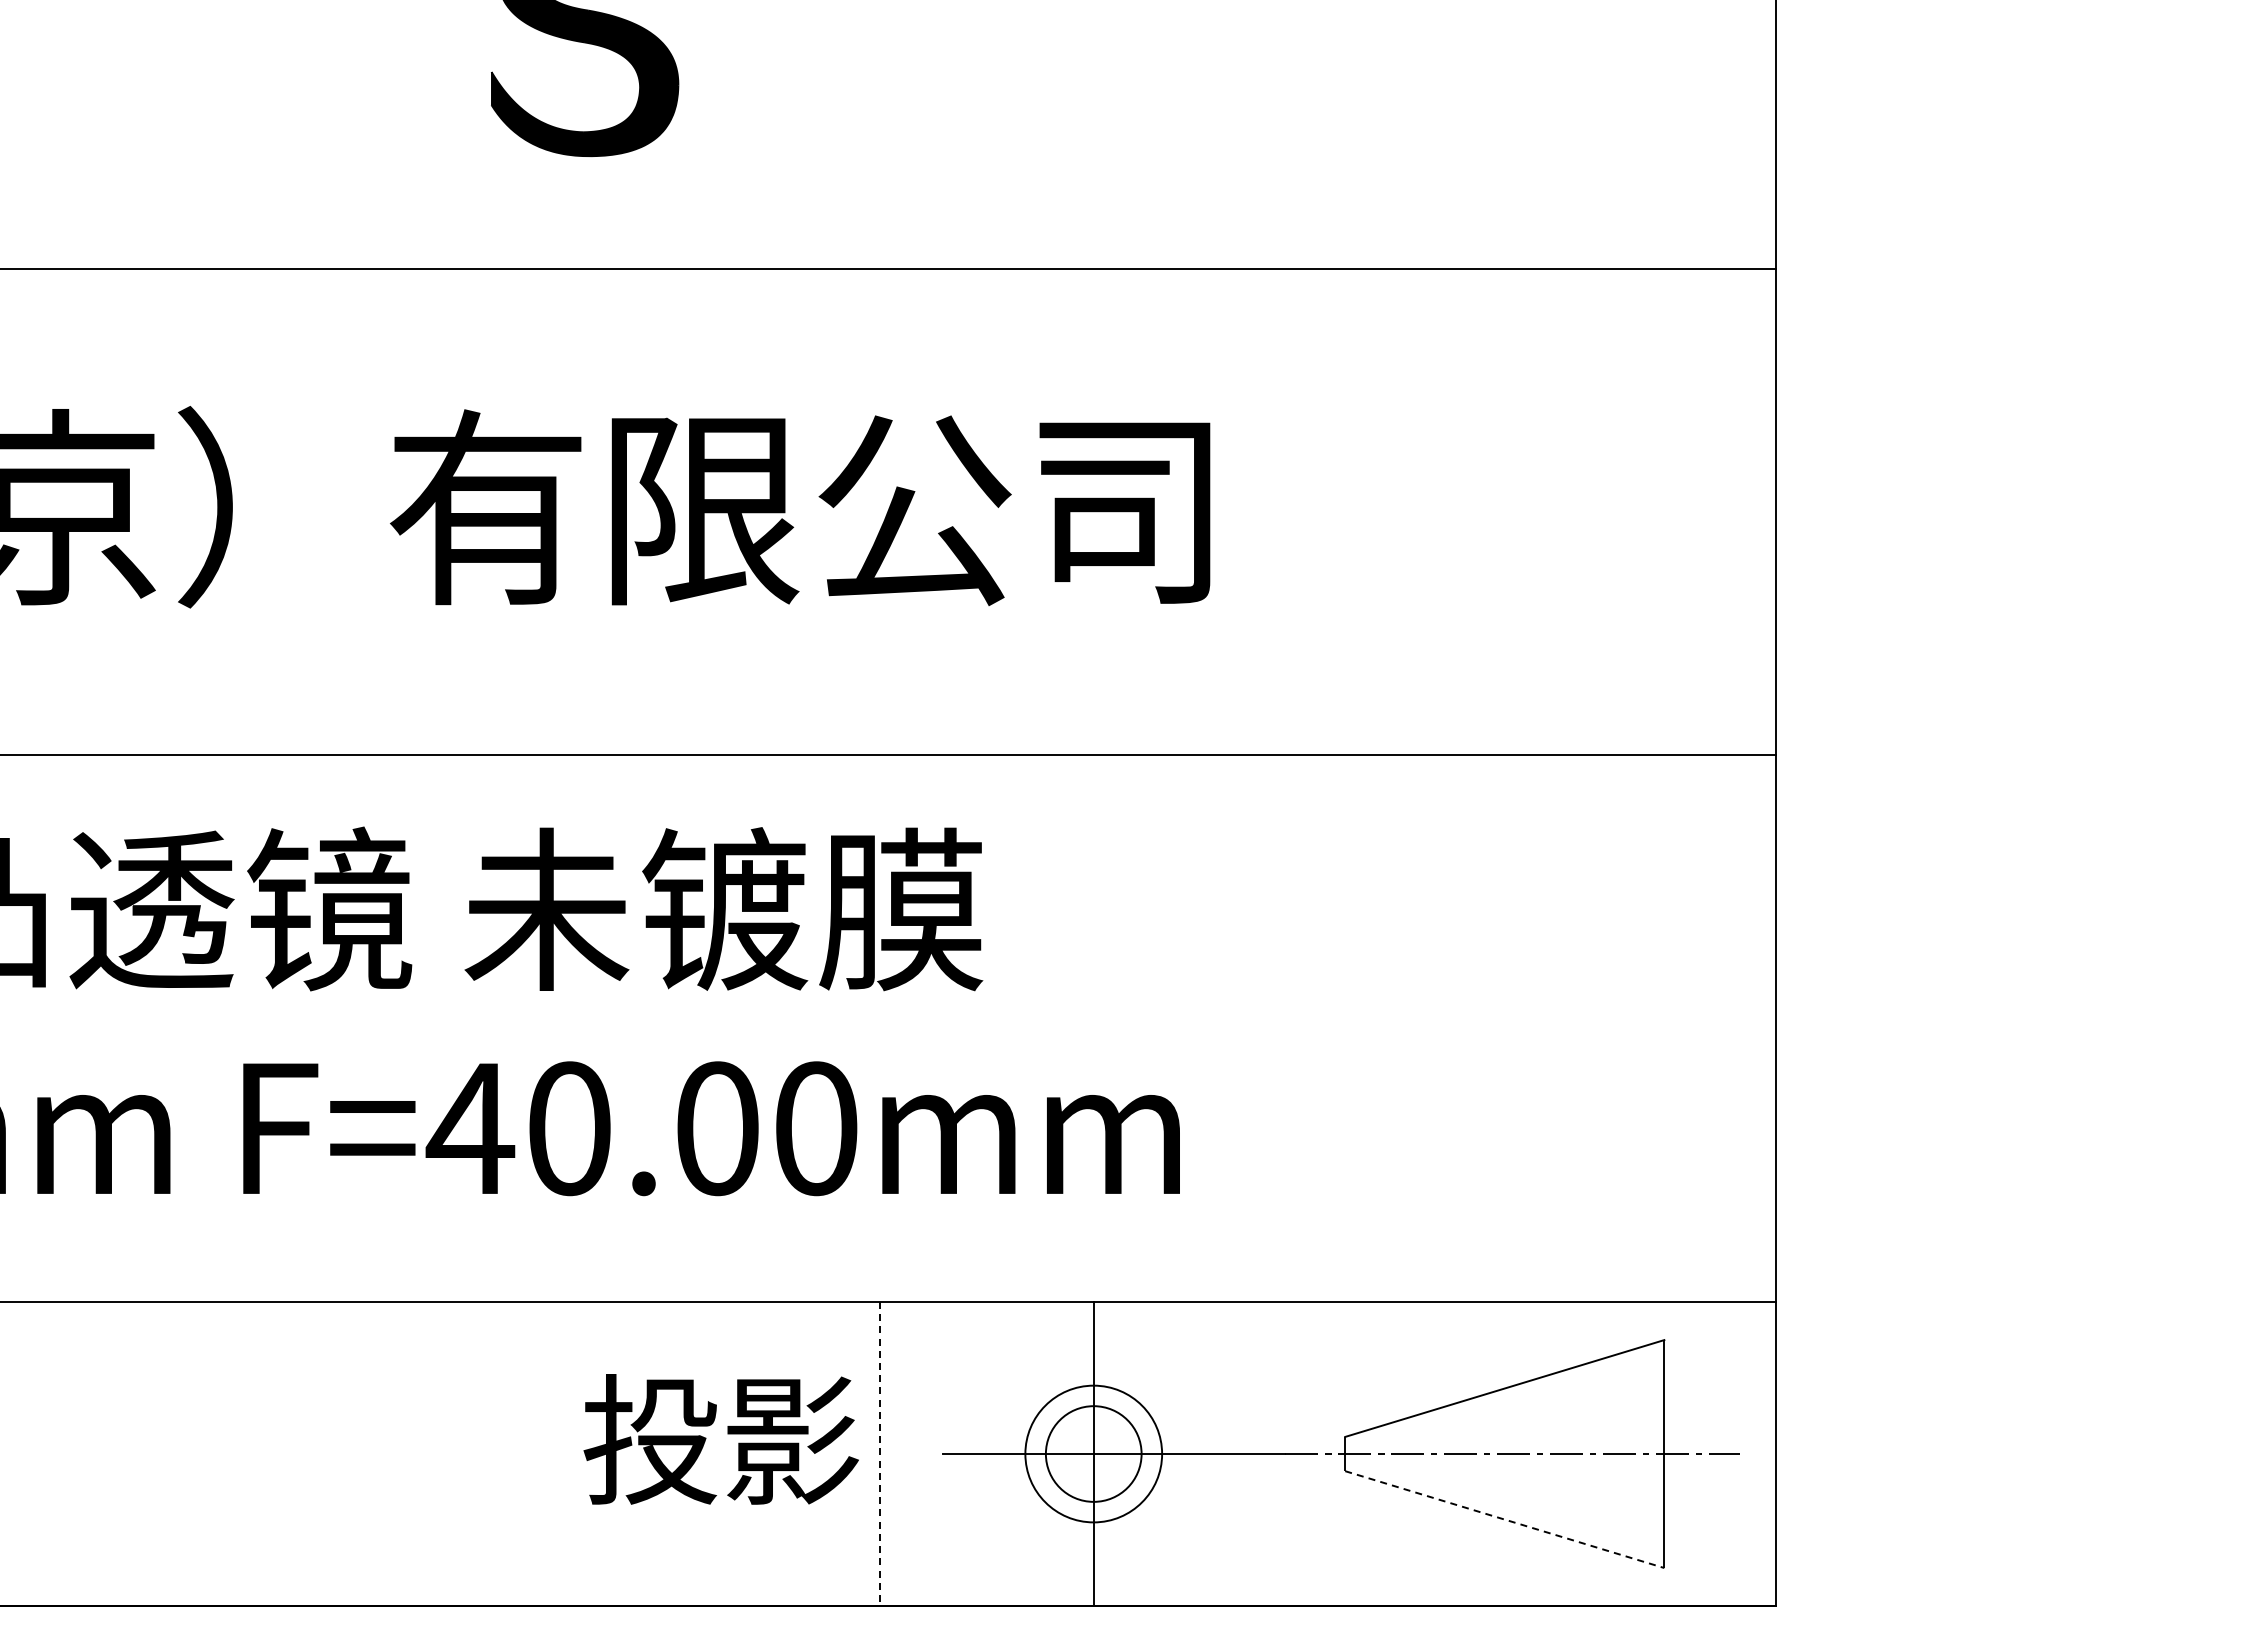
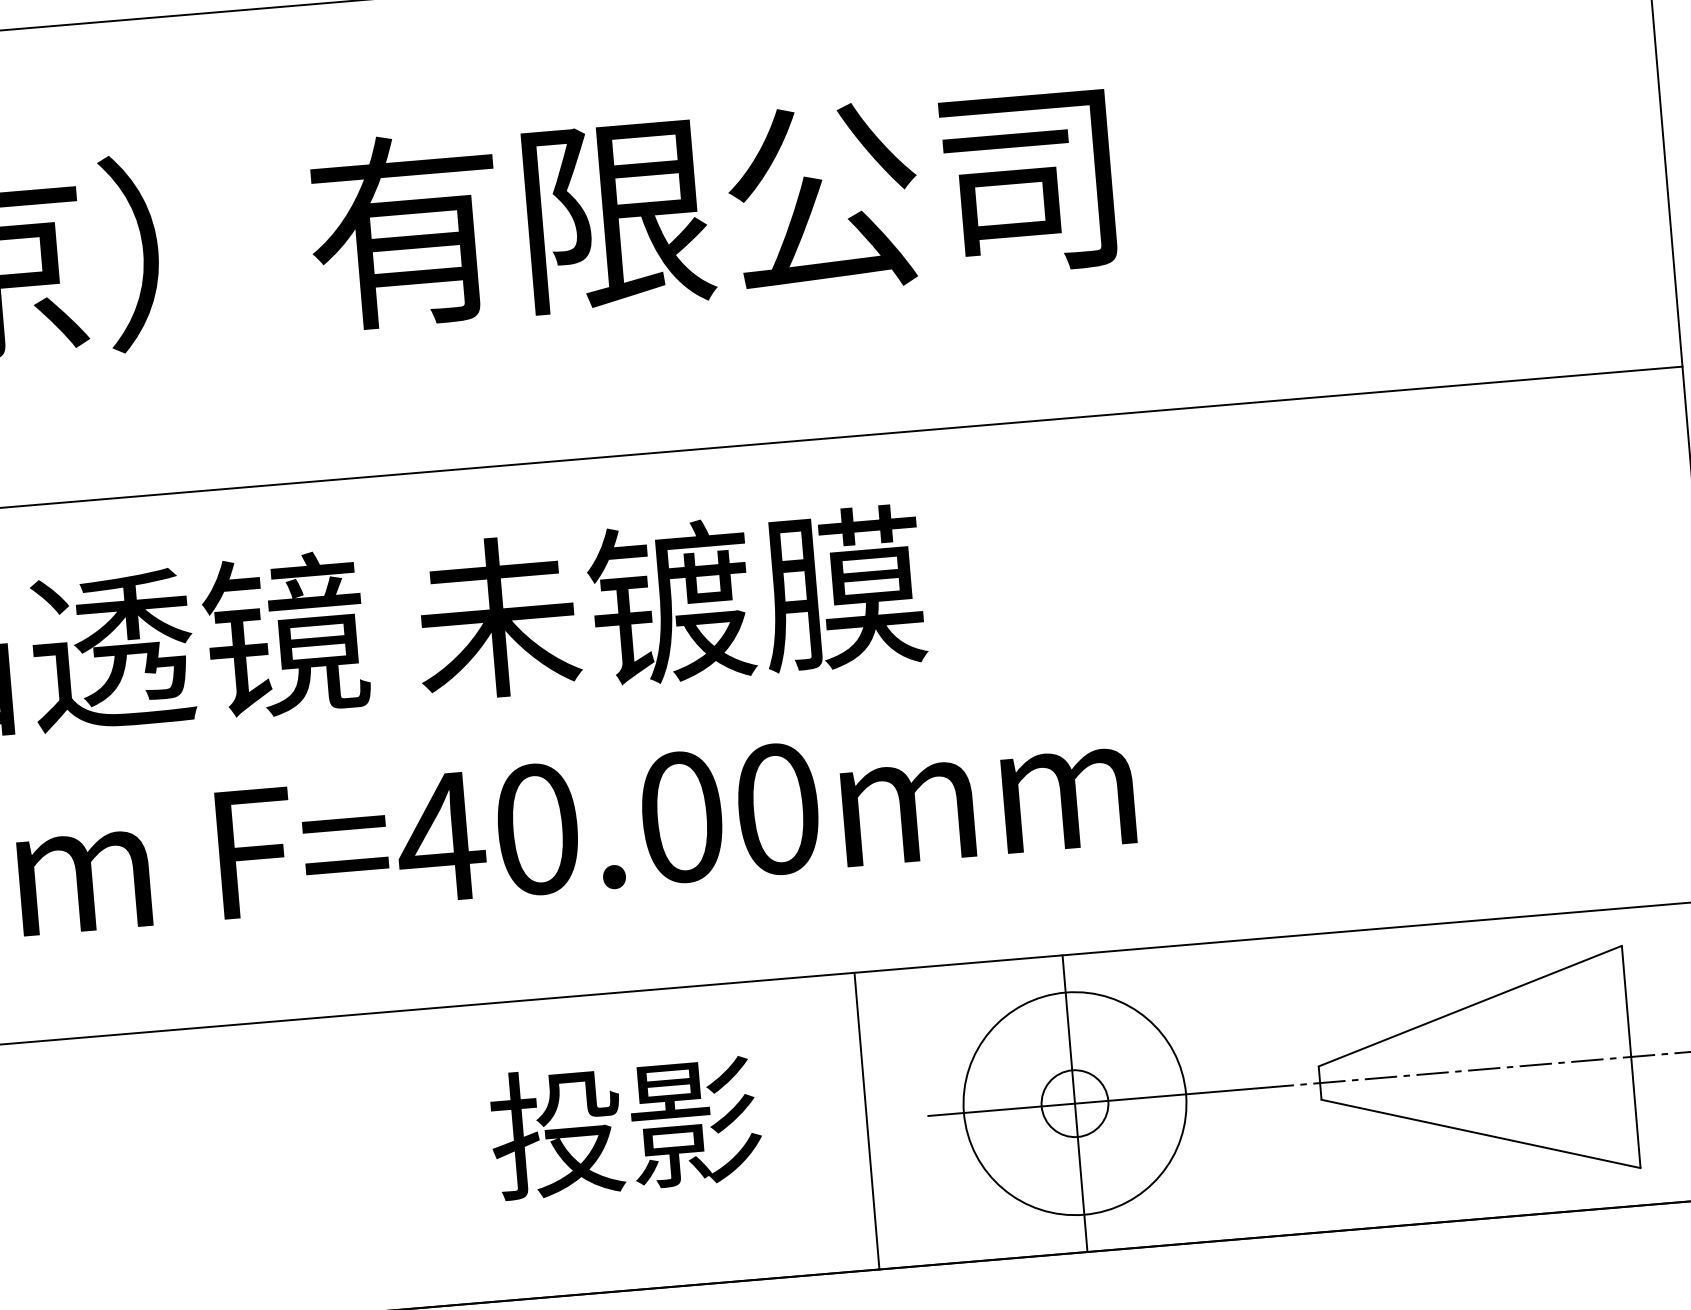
text: (720, 1439) -> (625, 1127), moved
circle: (1093, 1453) -> (1074, 1103), size x0.71
circle: (1093, 1453) -> (1074, 1103), size x1.67
line: (880, 1454) -> (867, 1121), dashed -> solid
line: (1504, 1519) -> (1480, 1133), dashed -> solid

